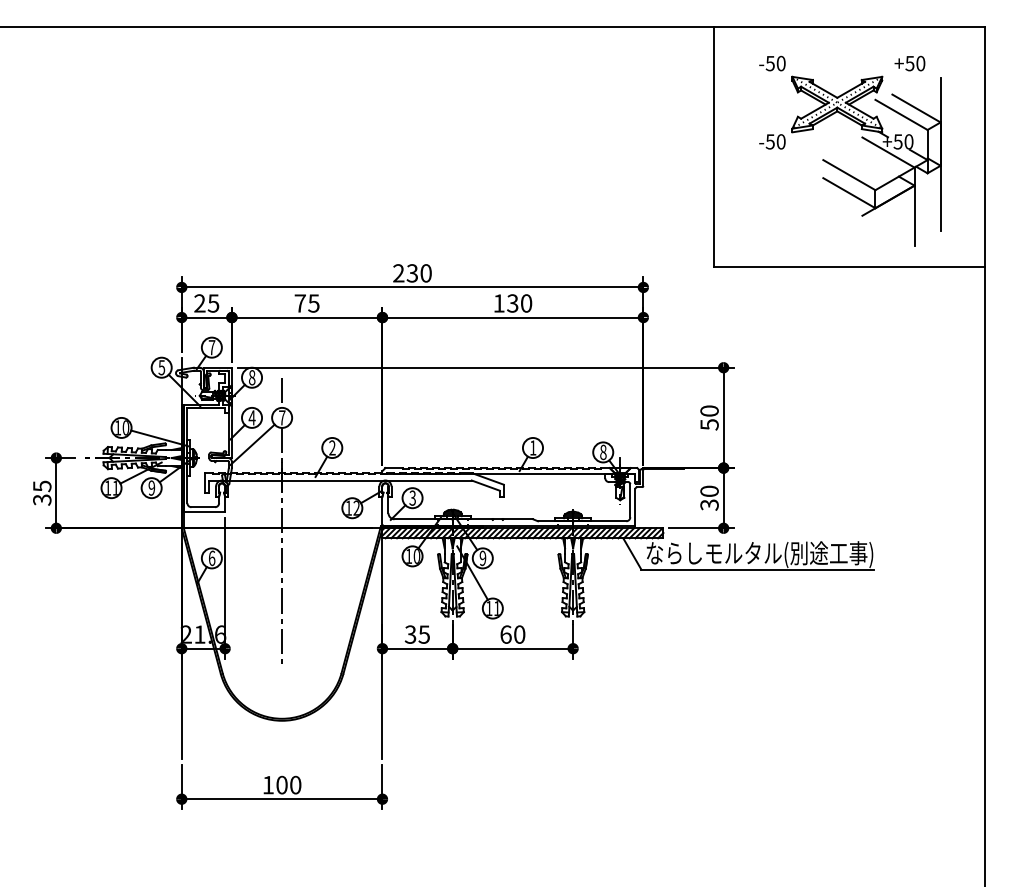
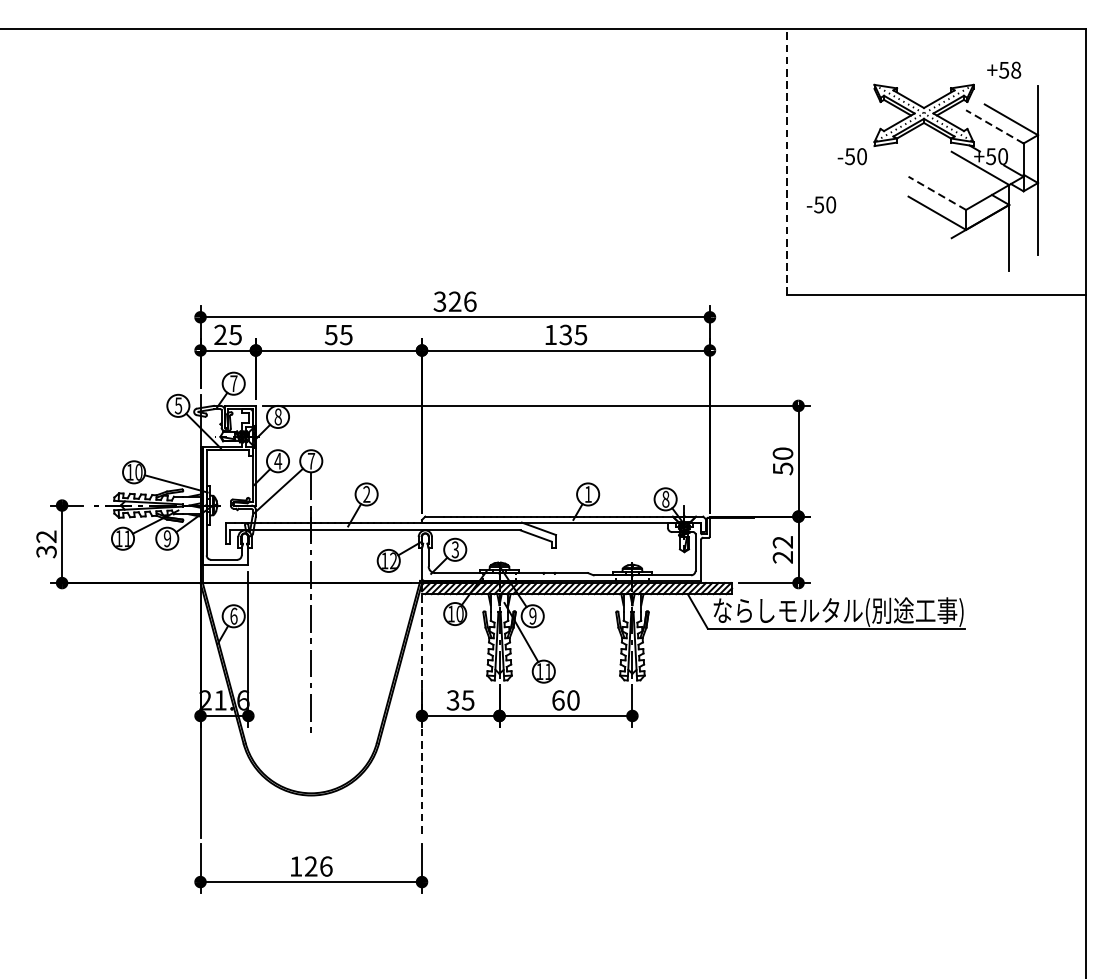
text: (772, 63) -> (821, 204), moved
text: (920, 63) -> (1015, 70), +50 -> +58
line: (901, 114) -> (994, 126), solid -> dashed
line: (713, 146) -> (787, 161), solid -> dashed
line: (848, 174) -> (936, 192), solid -> dashed
text: (412, 273) -> (455, 301), 230 -> 326
text: (299, 303) -> (330, 334), 75 -> 55
text: (526, 303) -> (580, 334), 130 -> 135
line: (282, 392) -> (311, 433), removed
text: (42, 486) -> (46, 536), 35 -> 32
text: (709, 497) -> (782, 549), 30 -> 22
line: (382, 644) -> (422, 711), solid -> dashed
text: (288, 784) -> (318, 865), 100 -> 126

